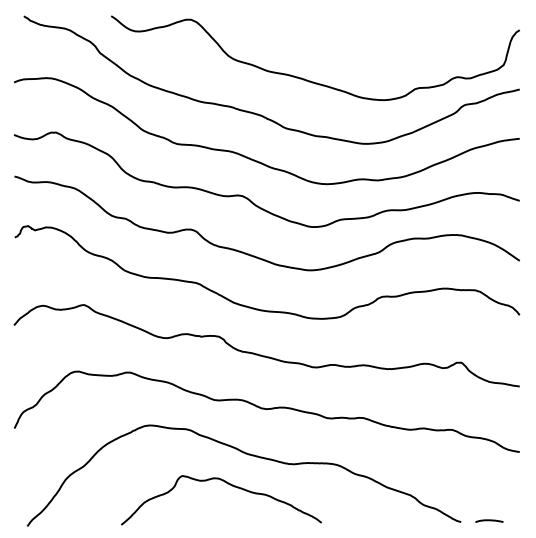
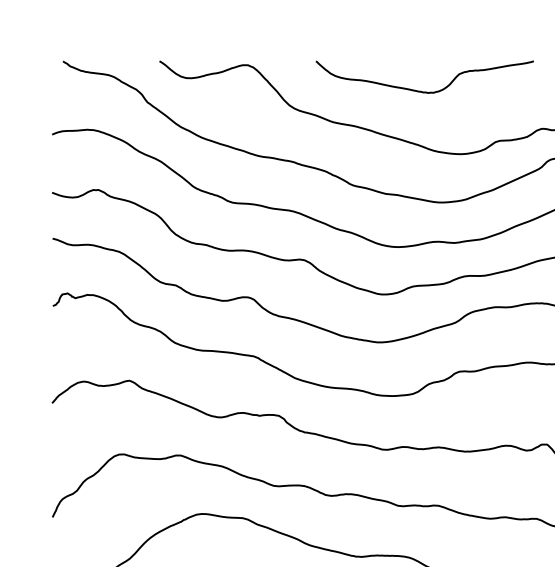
curve: (347, 42) -> (420, 90), added

